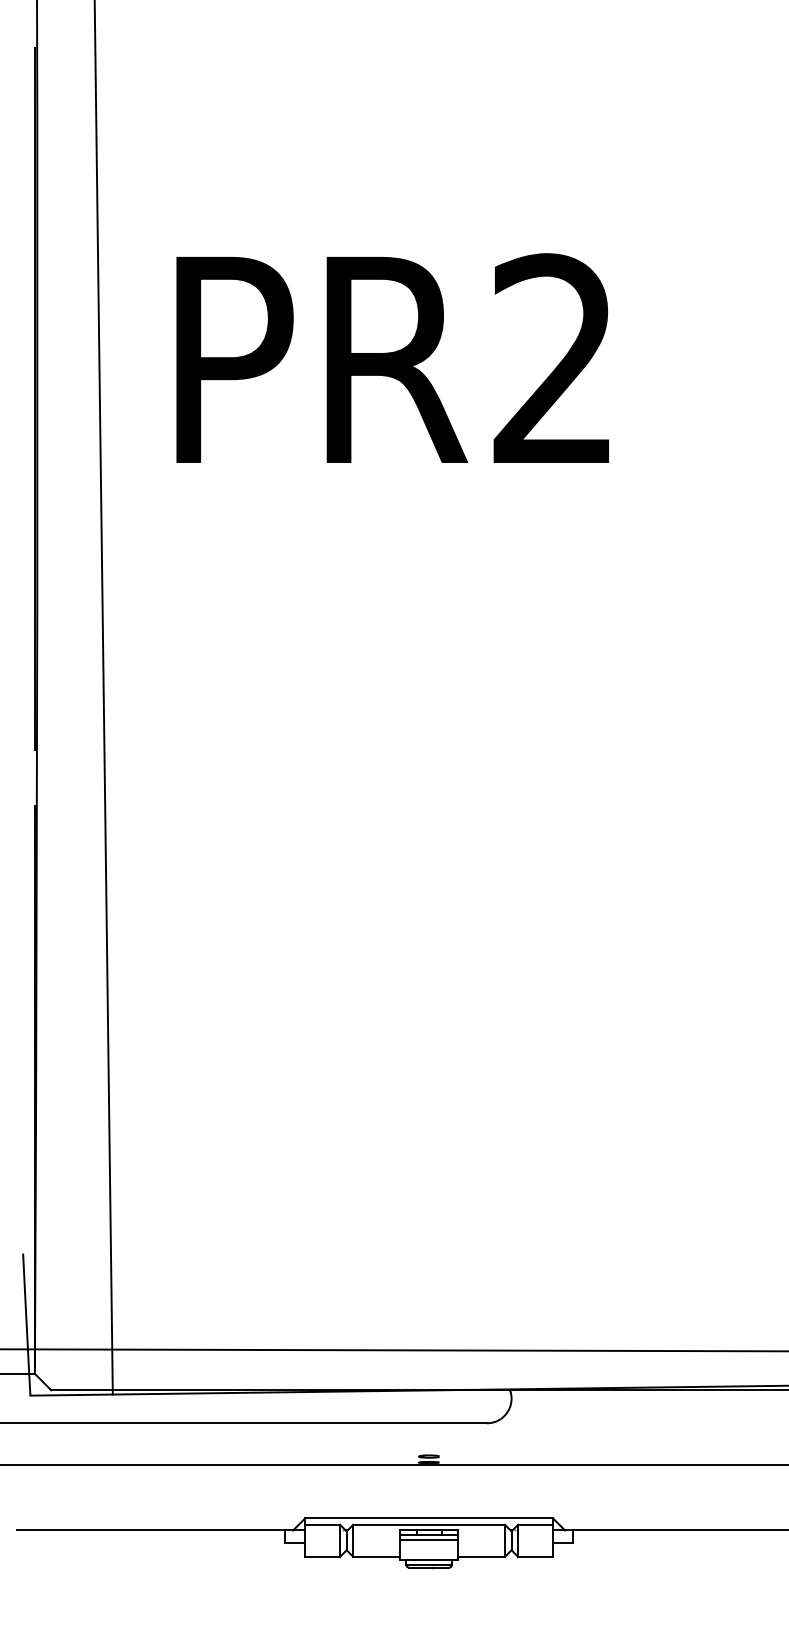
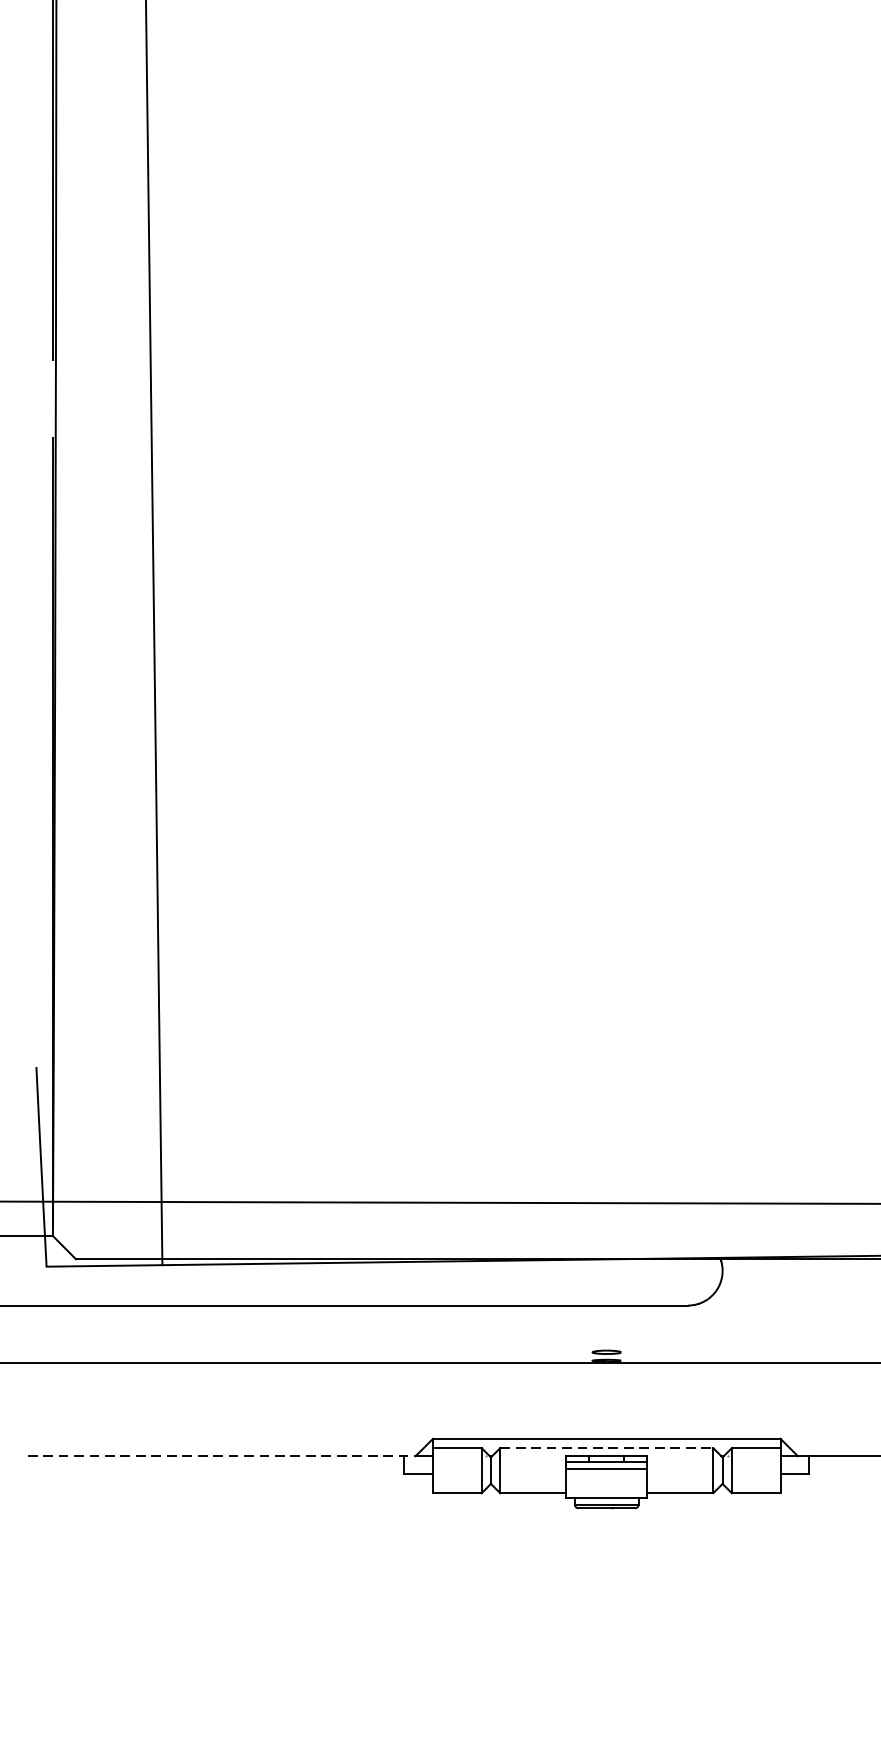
line: (429, 1524) -> (607, 1447), solid -> dashed
line: (155, 1530) -> (222, 1456), solid -> dashed

